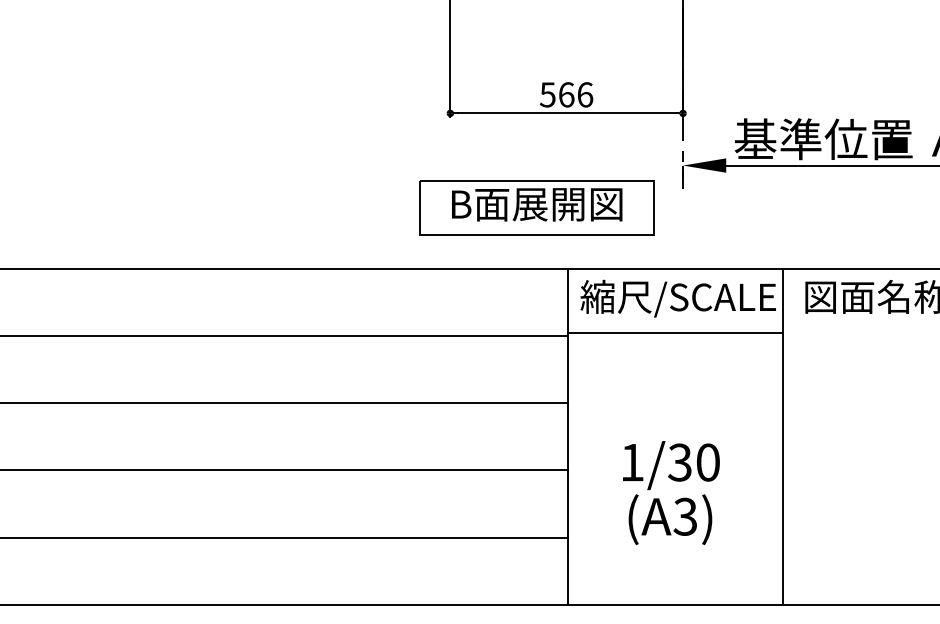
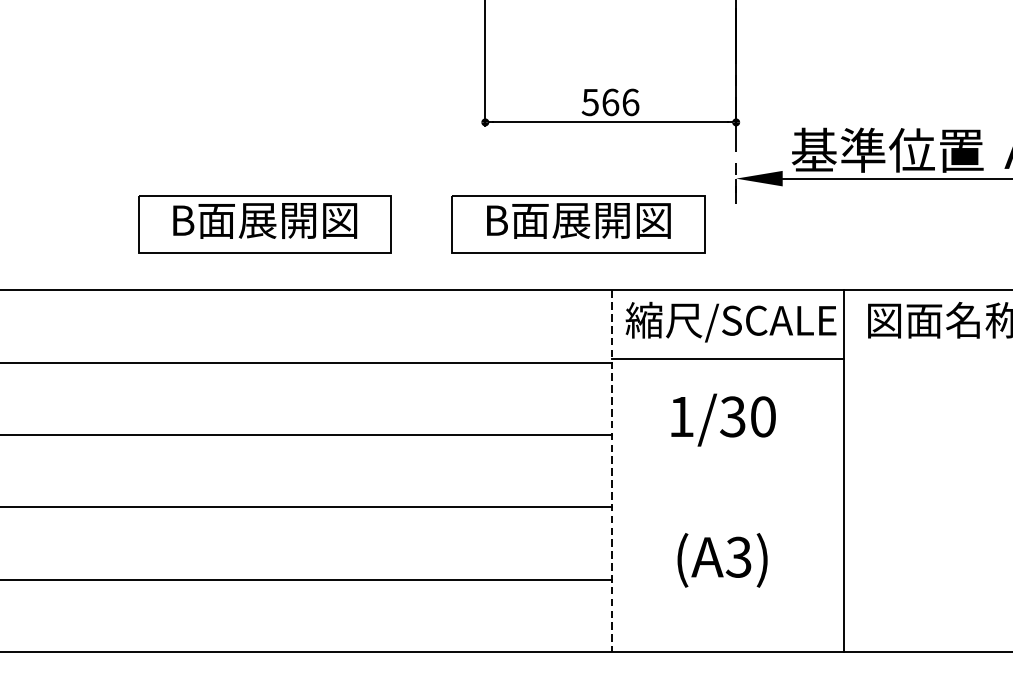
part: (245, 207) -> (264, 223), added
line: (567, 437) -> (611, 471), solid -> dashed
text: (671, 465) -> (723, 420), moved

